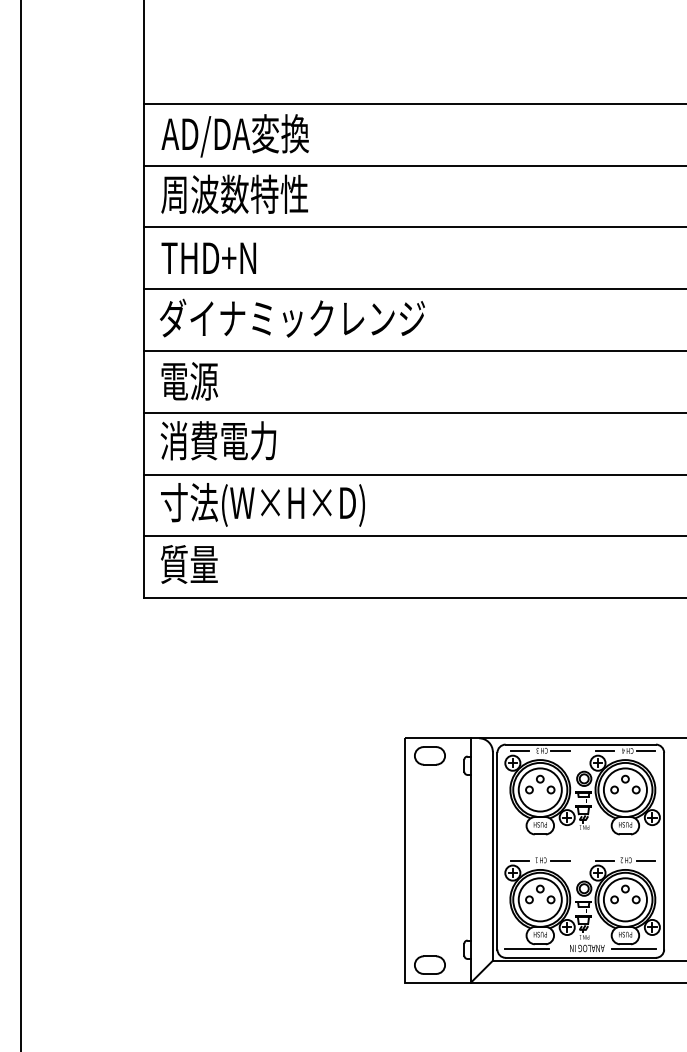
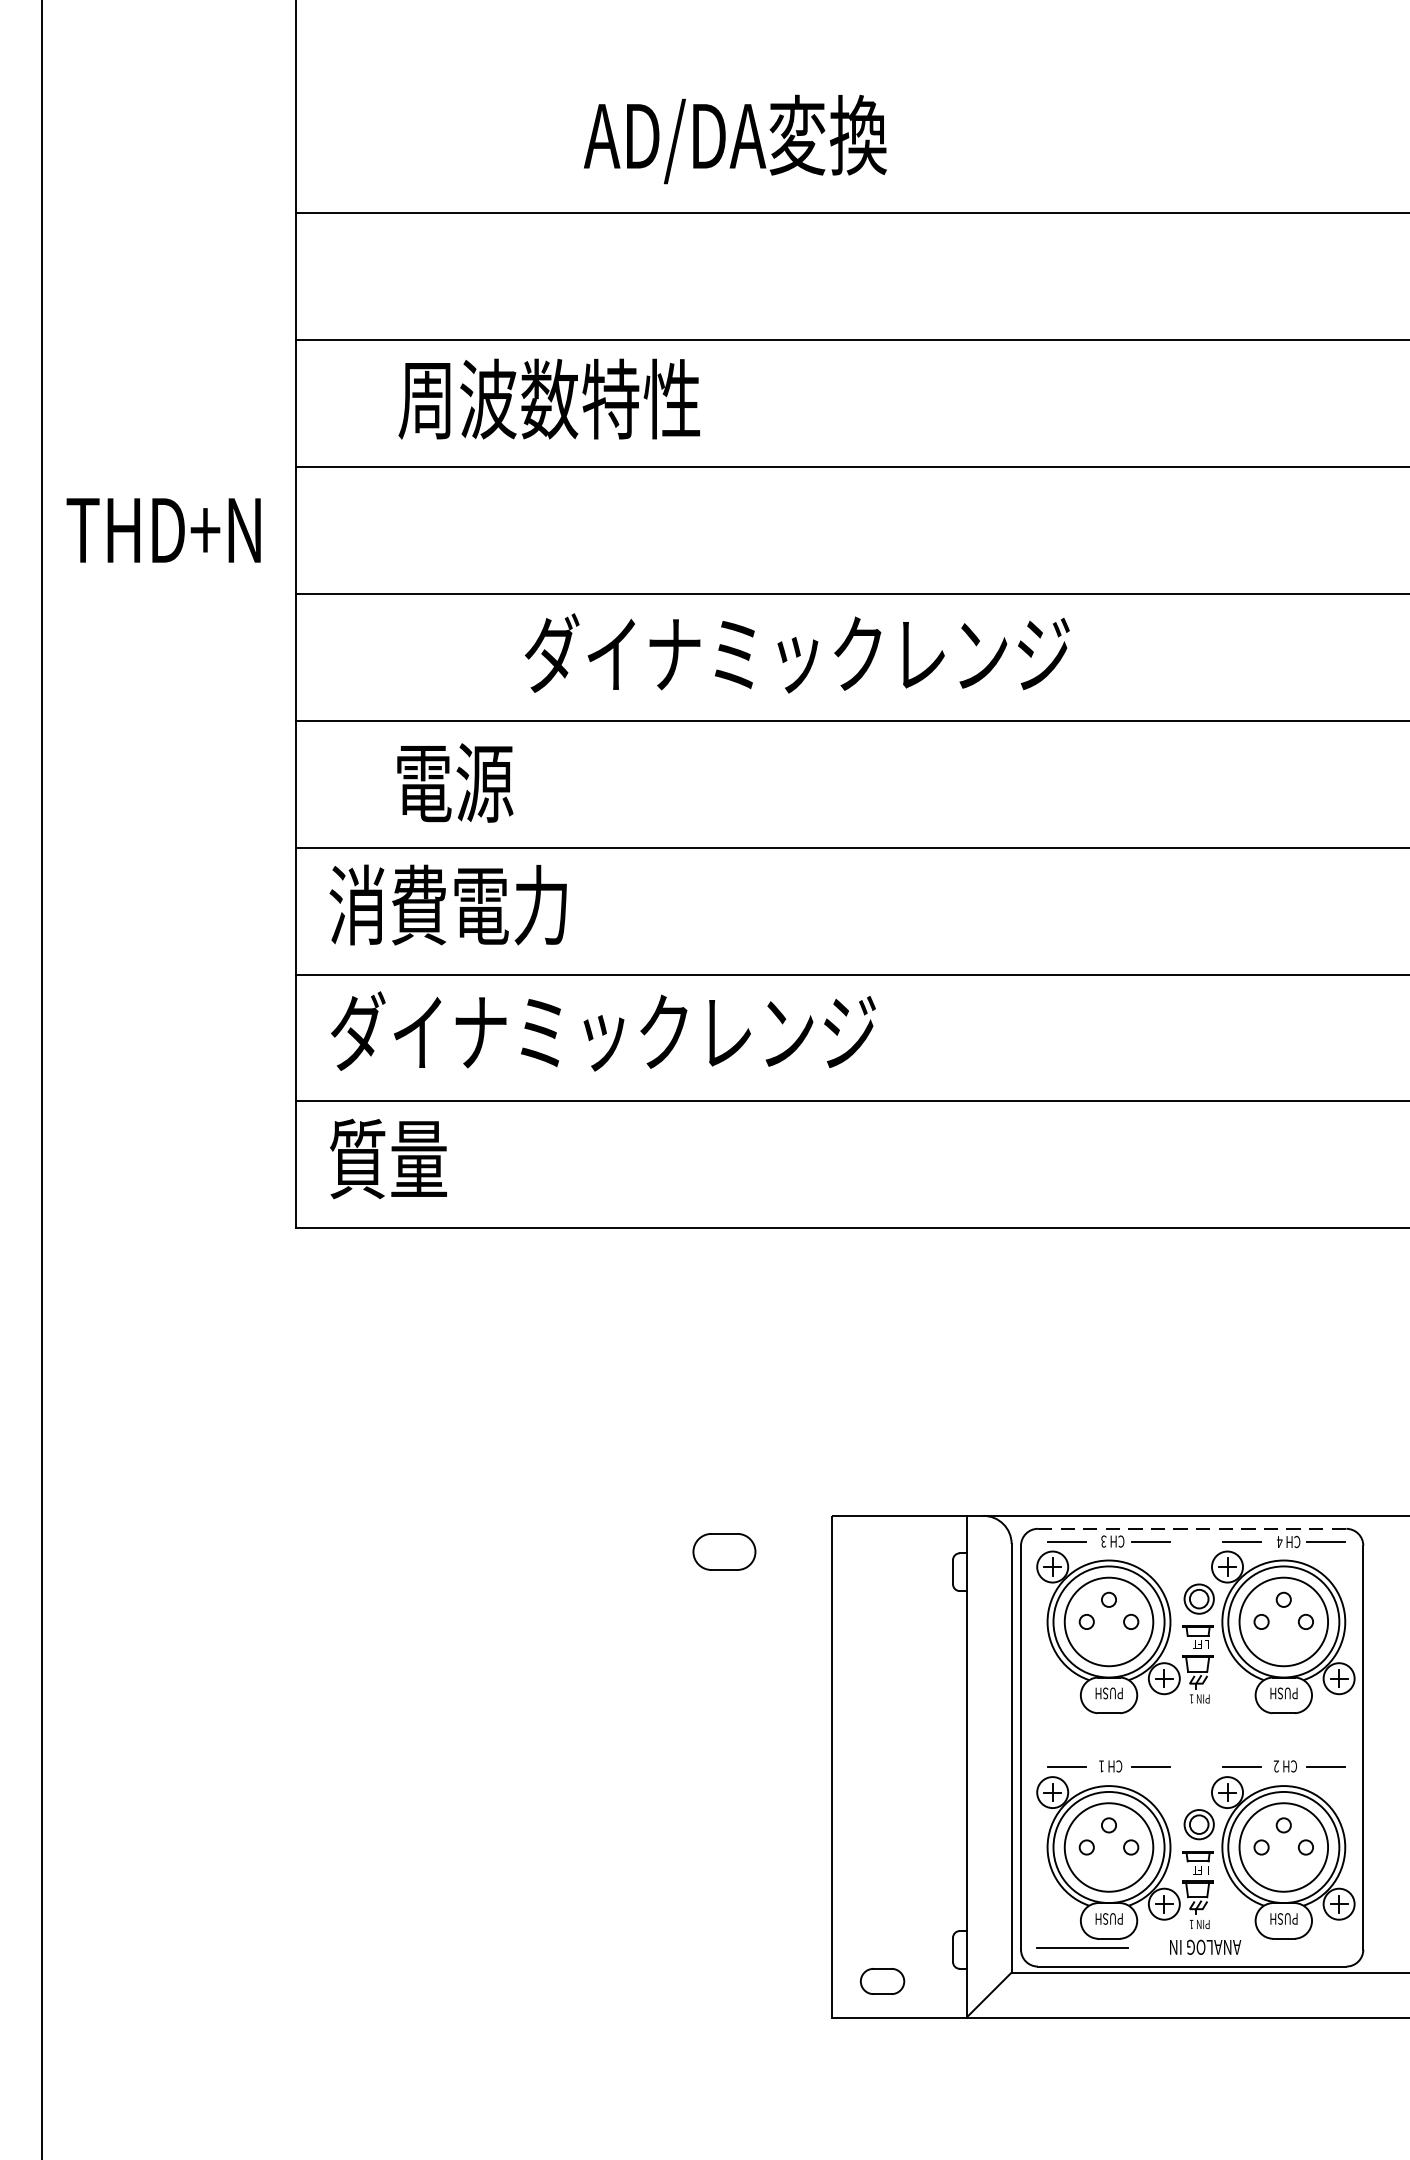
text: (234, 135) -> (733, 138), moved
text: (234, 193) -> (548, 397), moved
text: (208, 257) -> (163, 528), moved
text: (292, 317) -> (797, 651), moved
text: (189, 381) -> (454, 783), moved
text: (293, 504) -> (602, 1035), 寸法(W×H×D) -> ダイナミックレンジ
line: (581, 744) -> (1193, 1528), solid -> dashed
part: (429, 755) -> (723, 1551), moved
line: (633, 948) -> (1300, 1947), removed
part: (429, 964) -> (881, 1980), size x0.7

